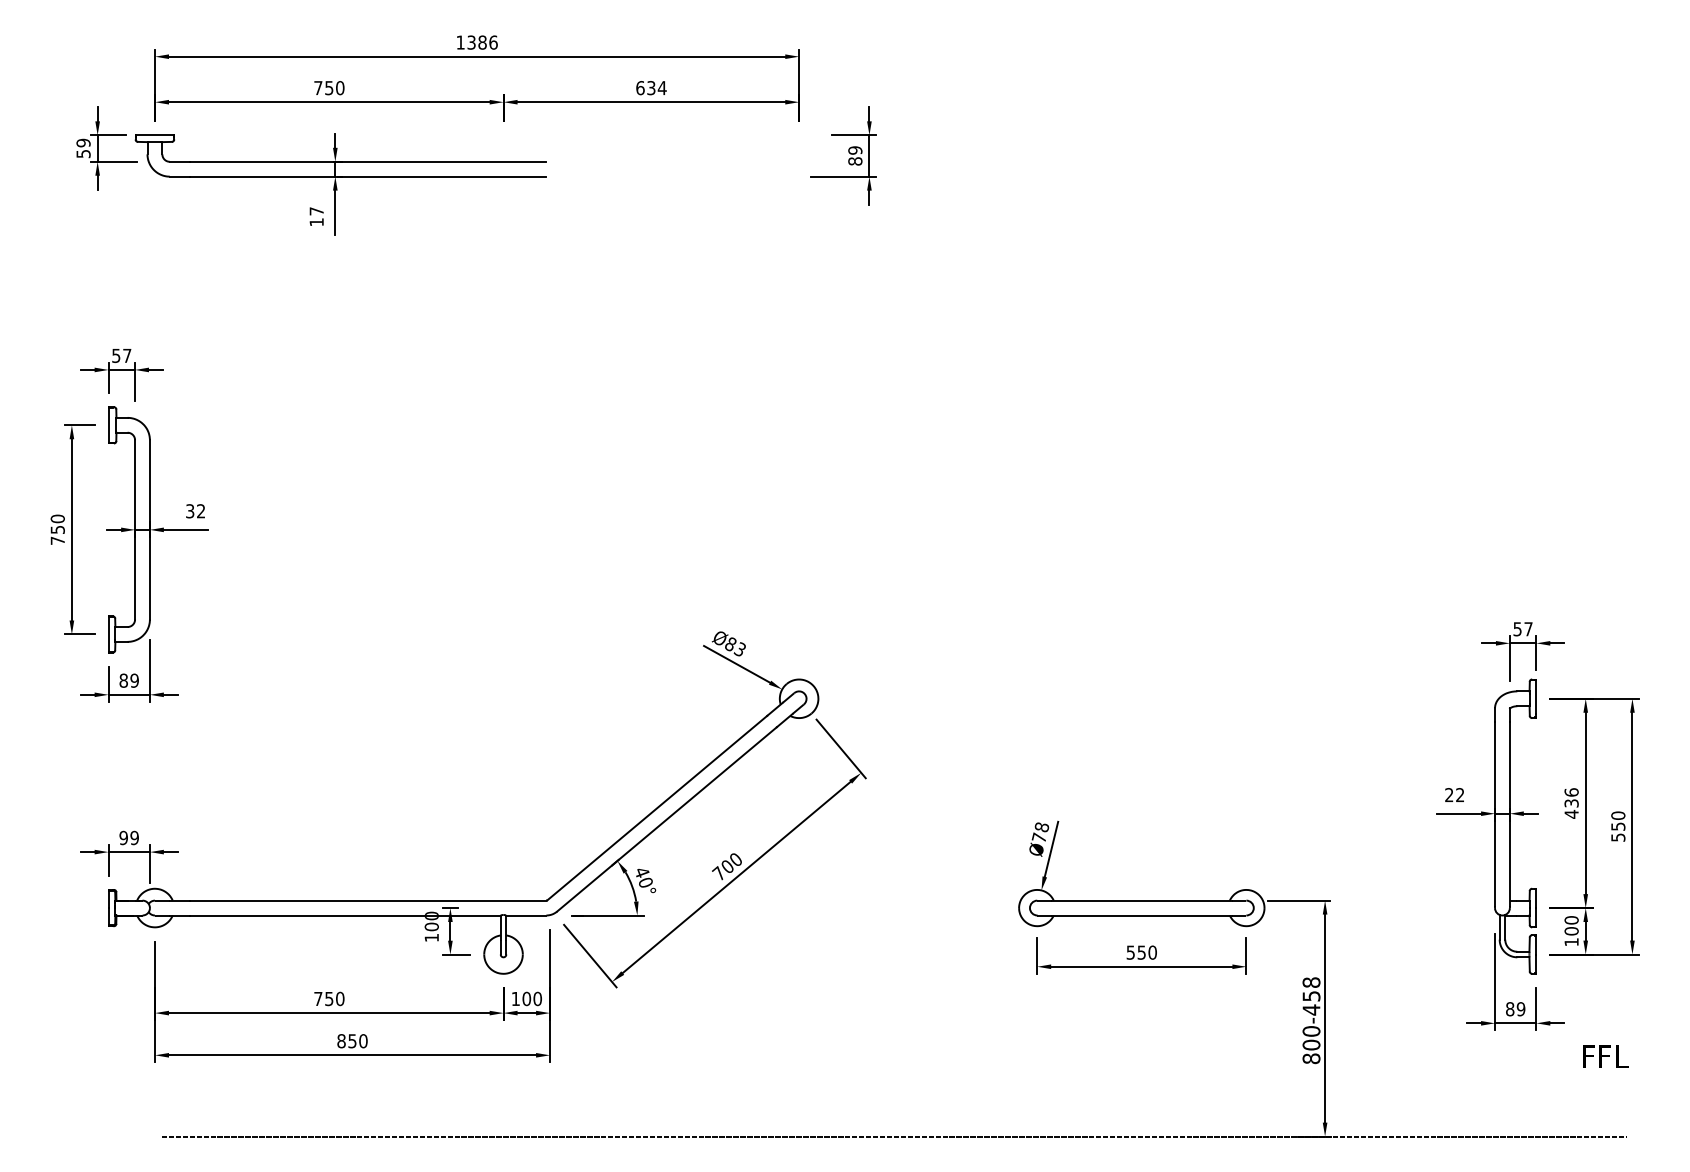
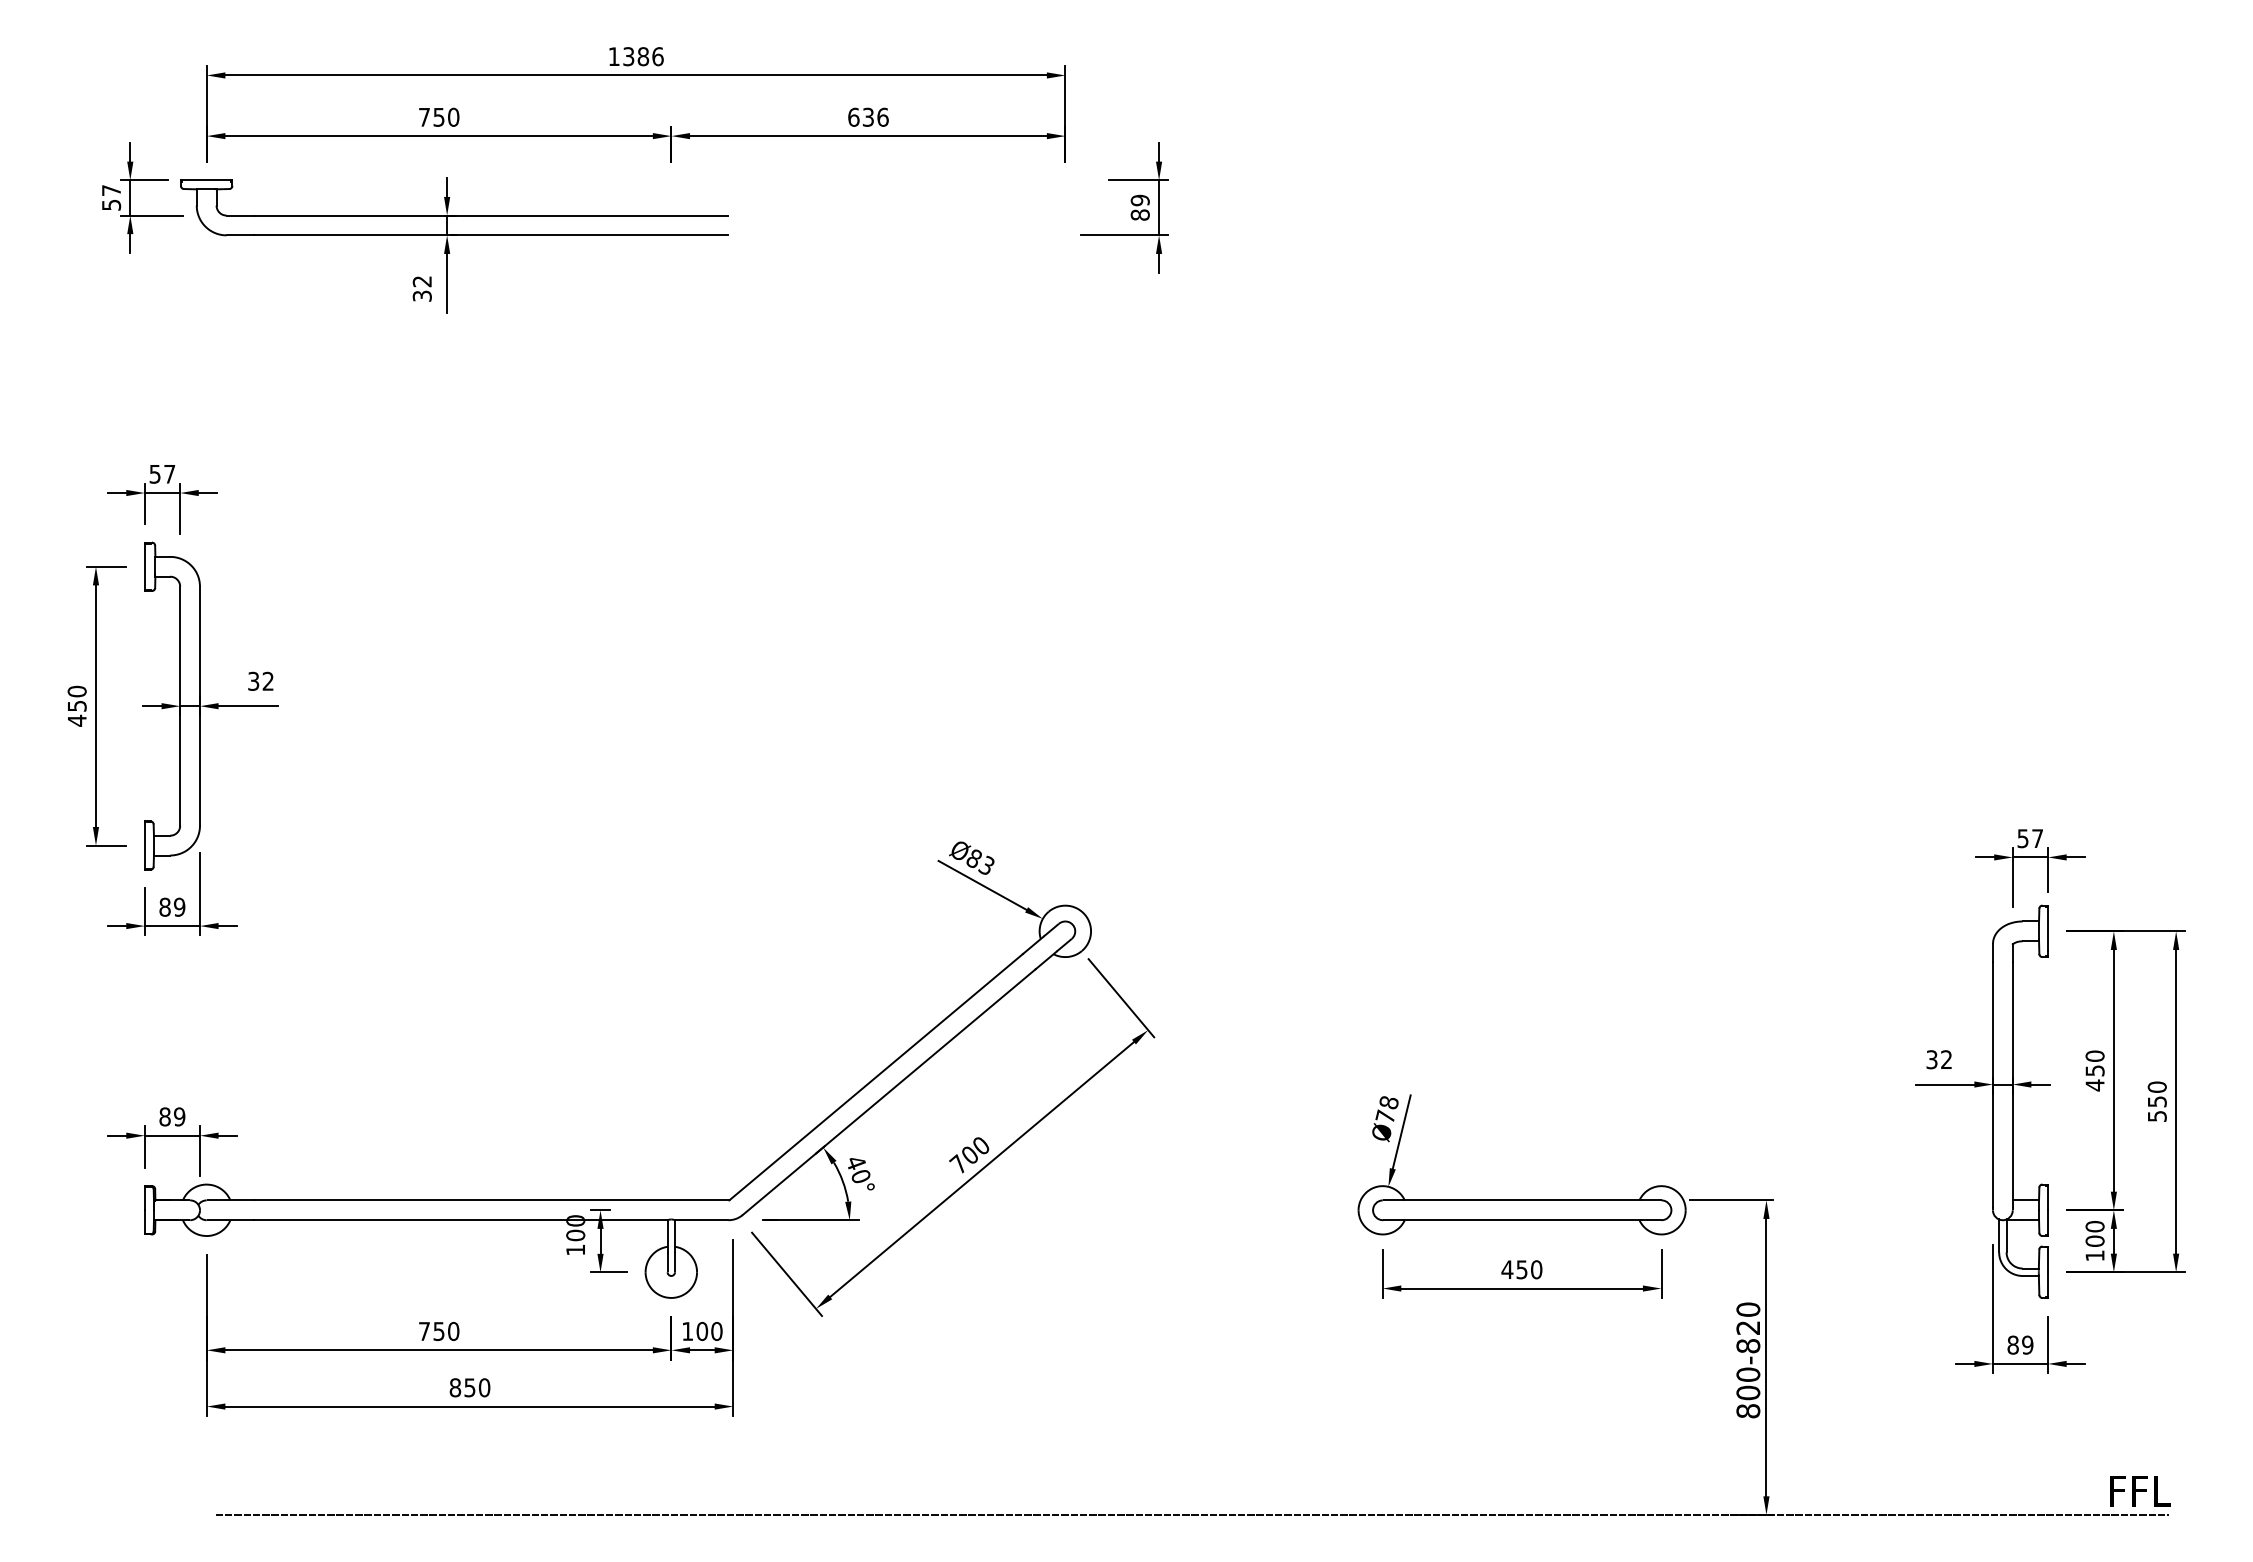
text: (661, 87) -> (882, 116), 634 -> 636
text: (83, 143) -> (111, 190), 59 -> 57
text: (316, 216) -> (421, 288), 17 -> 32
text: (58, 540) -> (77, 720), 750 -> 450
text: (1448, 794) -> (1931, 1059), 22 -> 32
text: (1571, 797) -> (2094, 1062), 436 -> 450
text: (123, 837) -> (164, 1116), 99 -> 89
text: (1130, 952) -> (1507, 1269), 550 -> 450
text: (1311, 995) -> (1748, 1327), 800-458 -> 800-820
text: (1605, 1056) -> (2140, 1491), moved

